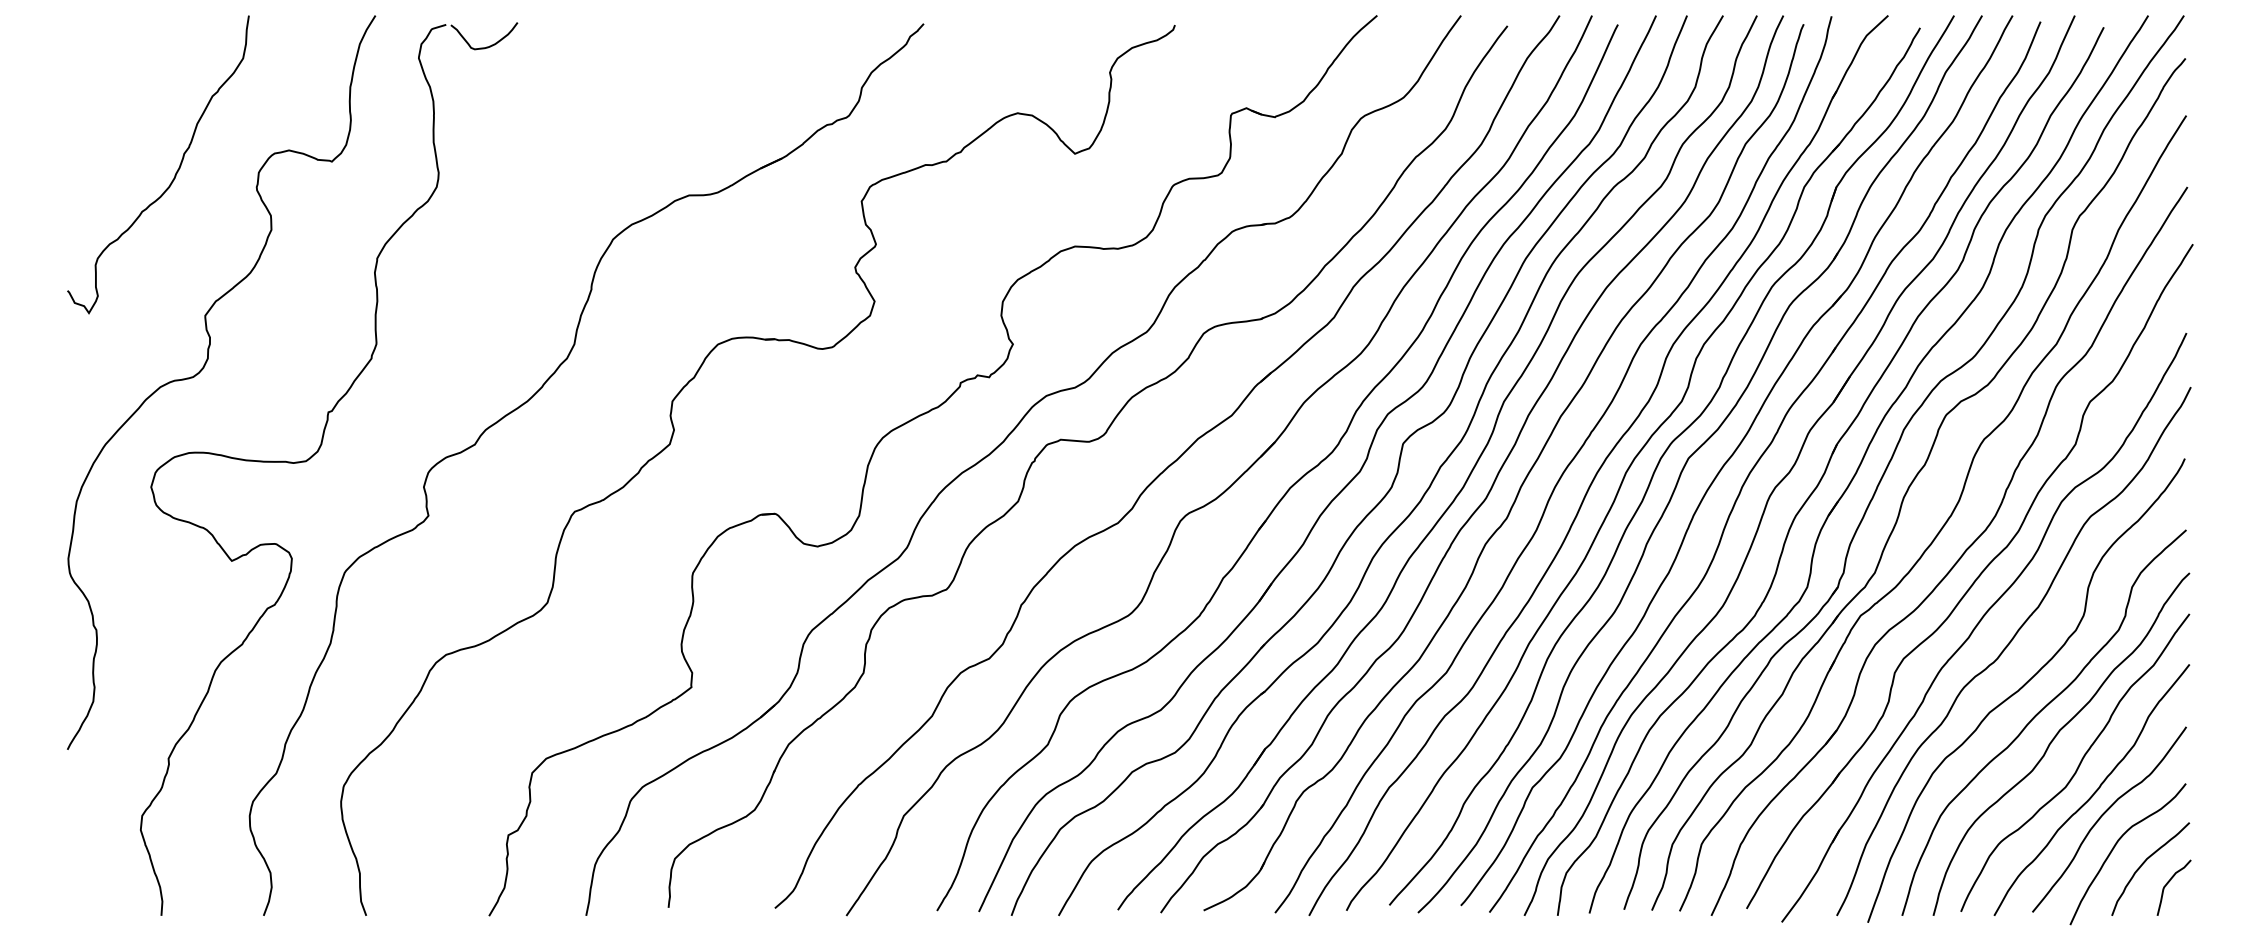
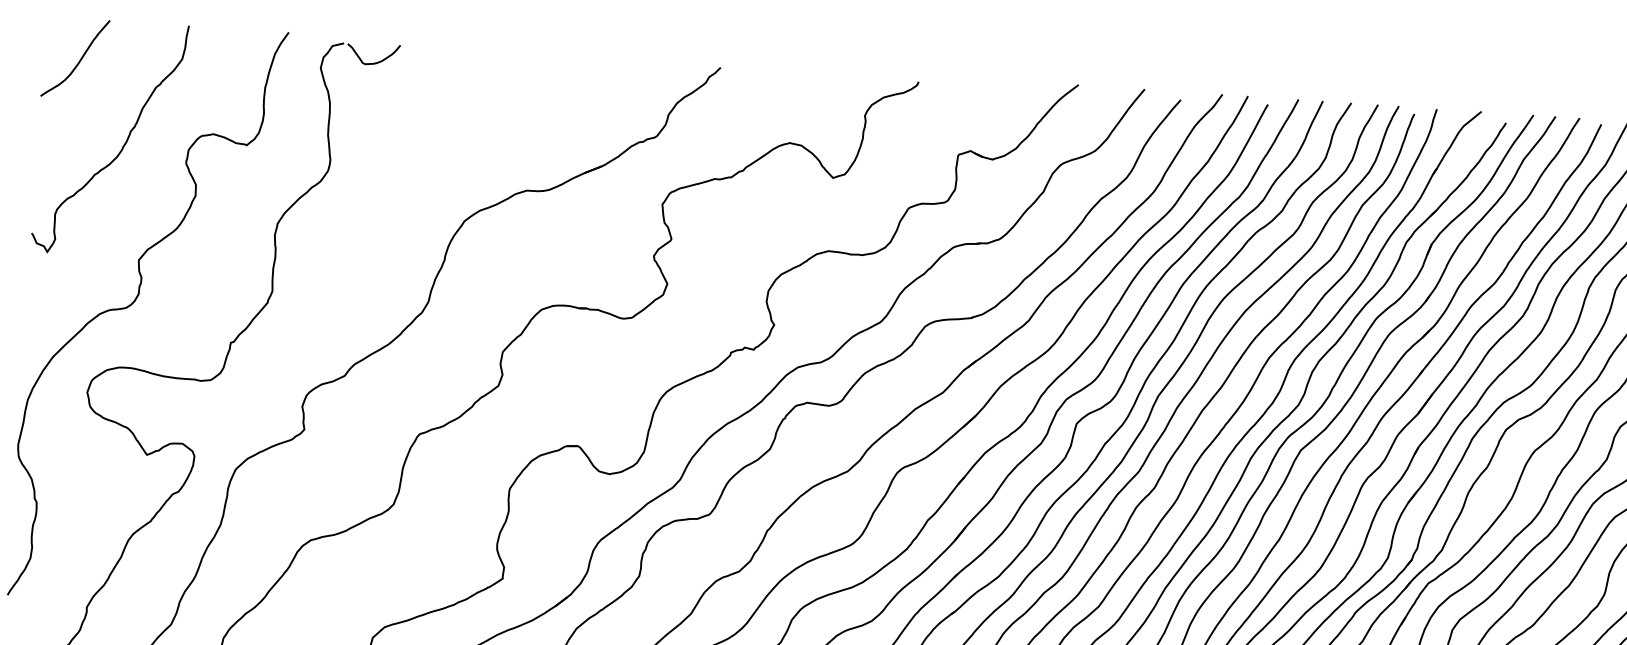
curve: (113, 68) -> (79, 60), added

